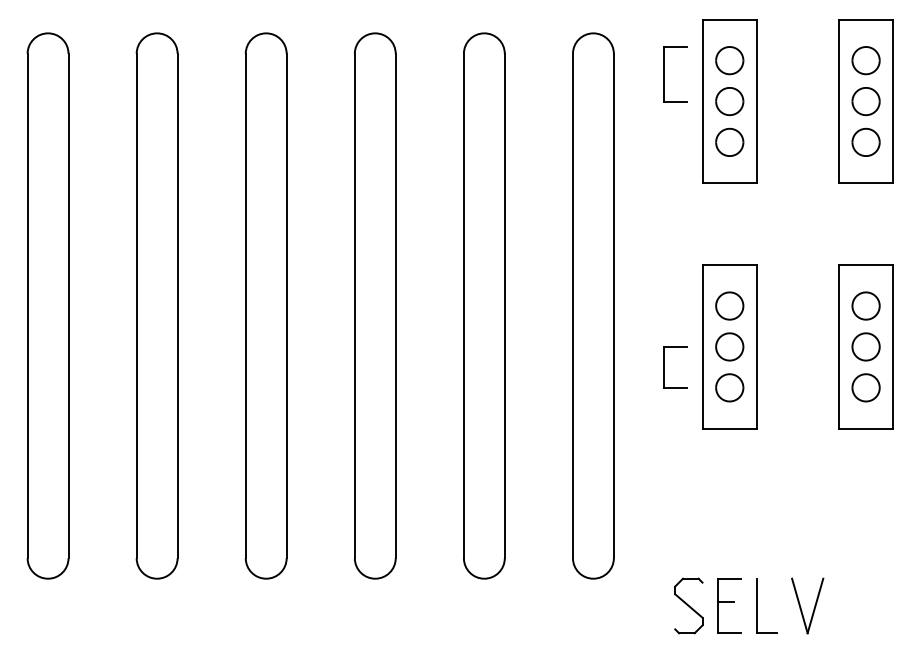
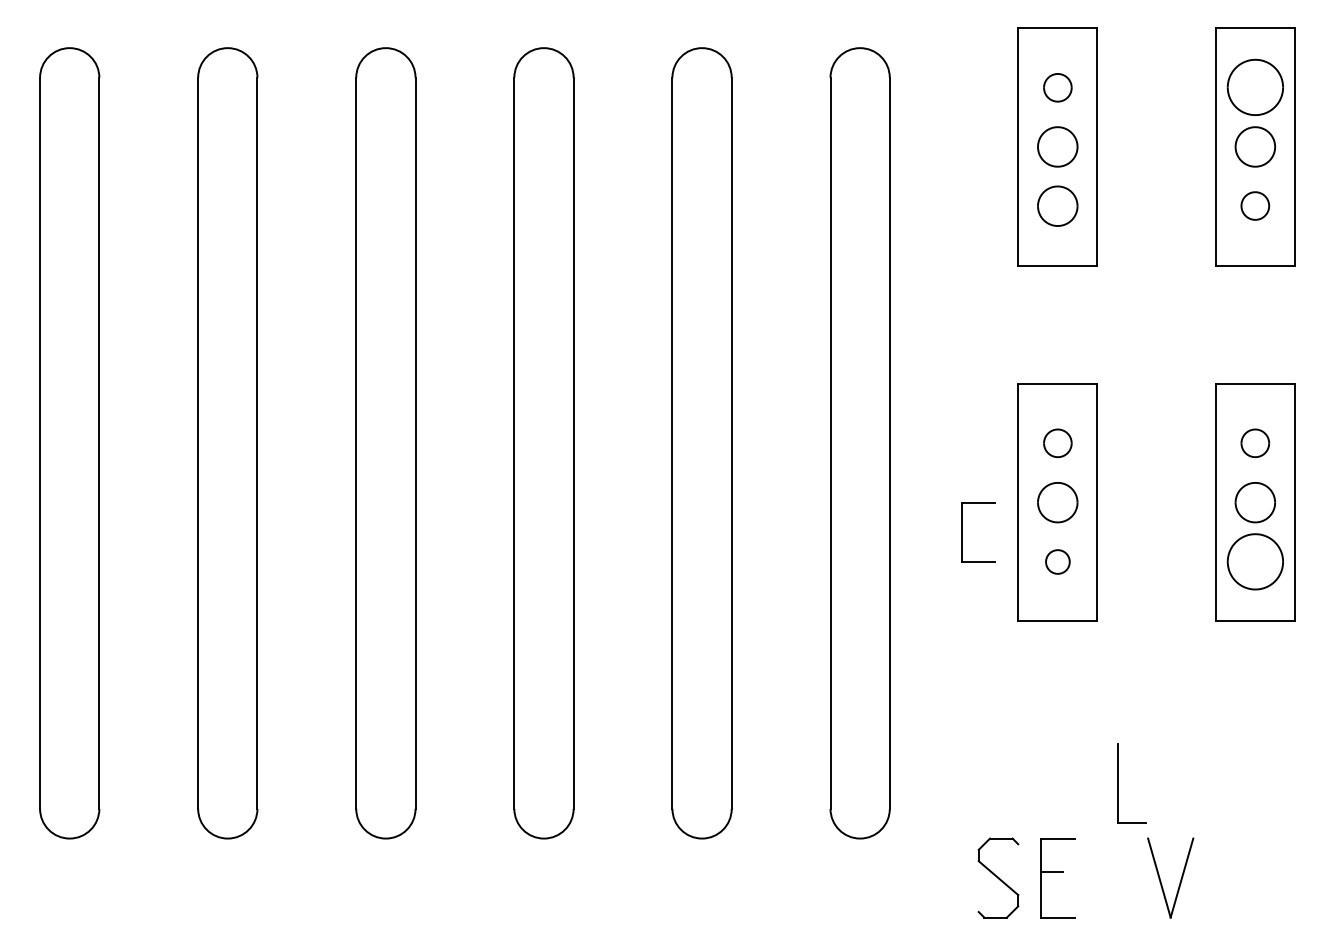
part: (729, 60) -> (1057, 87), size x0.7
part: (865, 60) -> (1254, 87), size x1.4
part: (664, 74) -> (963, 107), removed
part: (865, 141) -> (1254, 204), size x0.7
part: (729, 305) -> (1057, 442), size x0.7
part: (865, 305) -> (1254, 442), size x0.7
part: (729, 387) -> (1057, 561), size x0.6
part: (865, 387) -> (1254, 561), size x1.4
part: (757, 605) -> (1118, 783), moved

